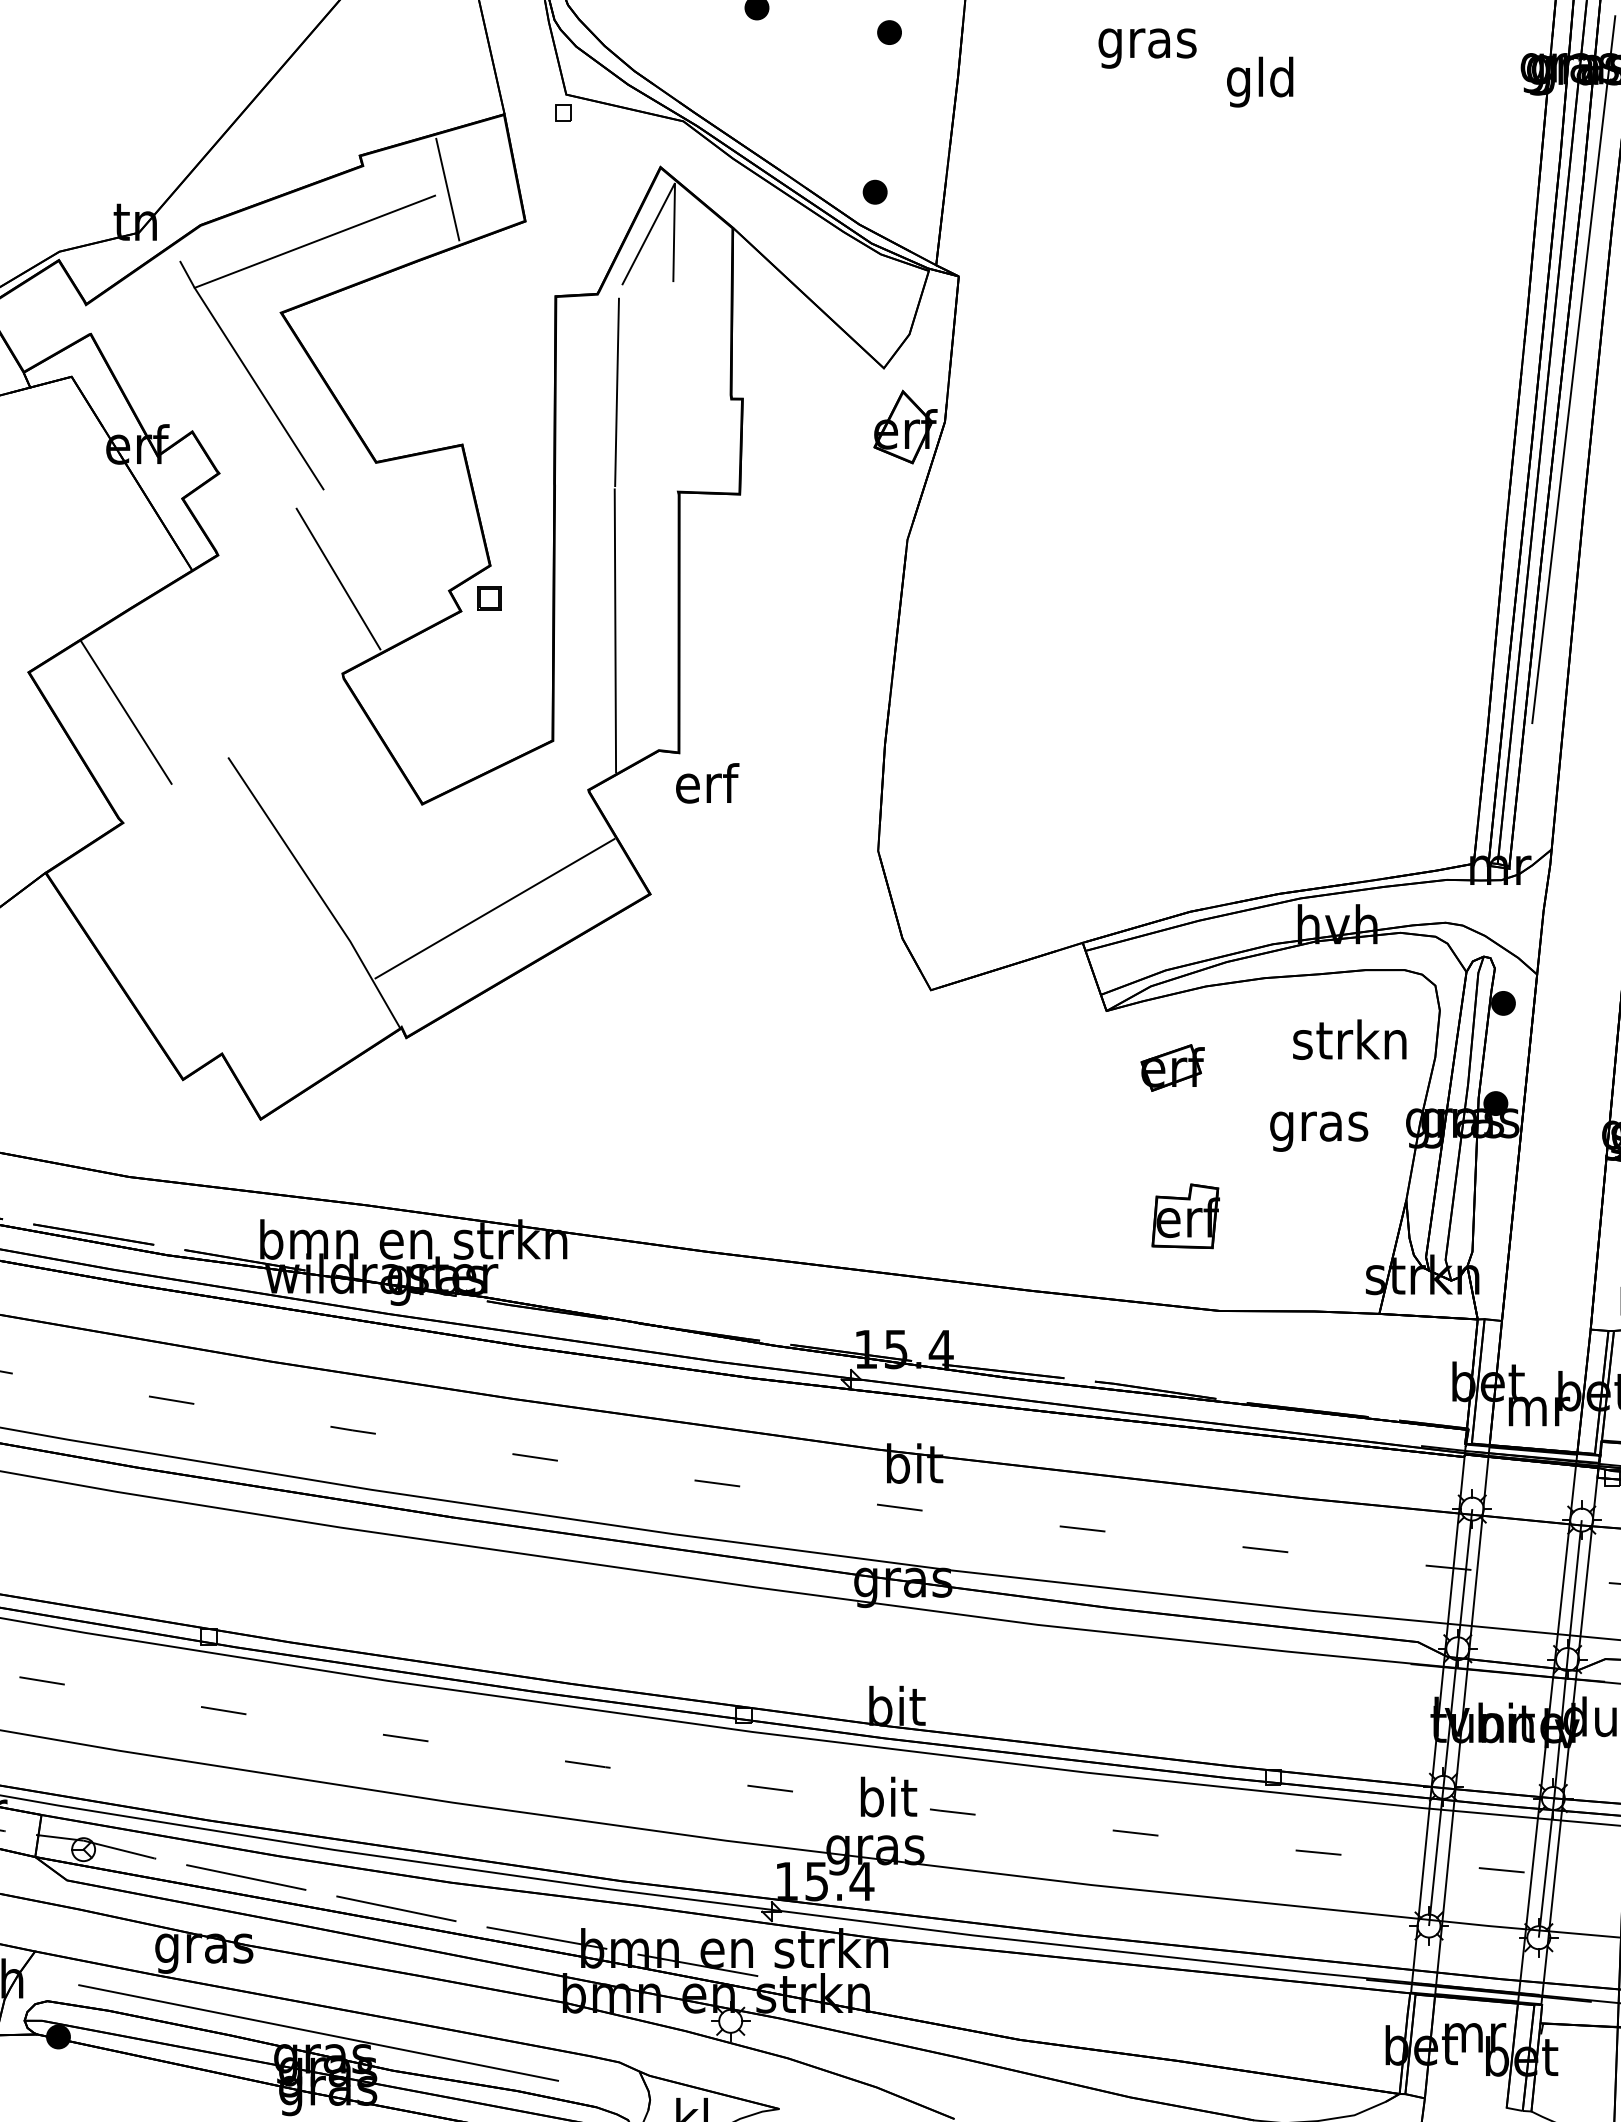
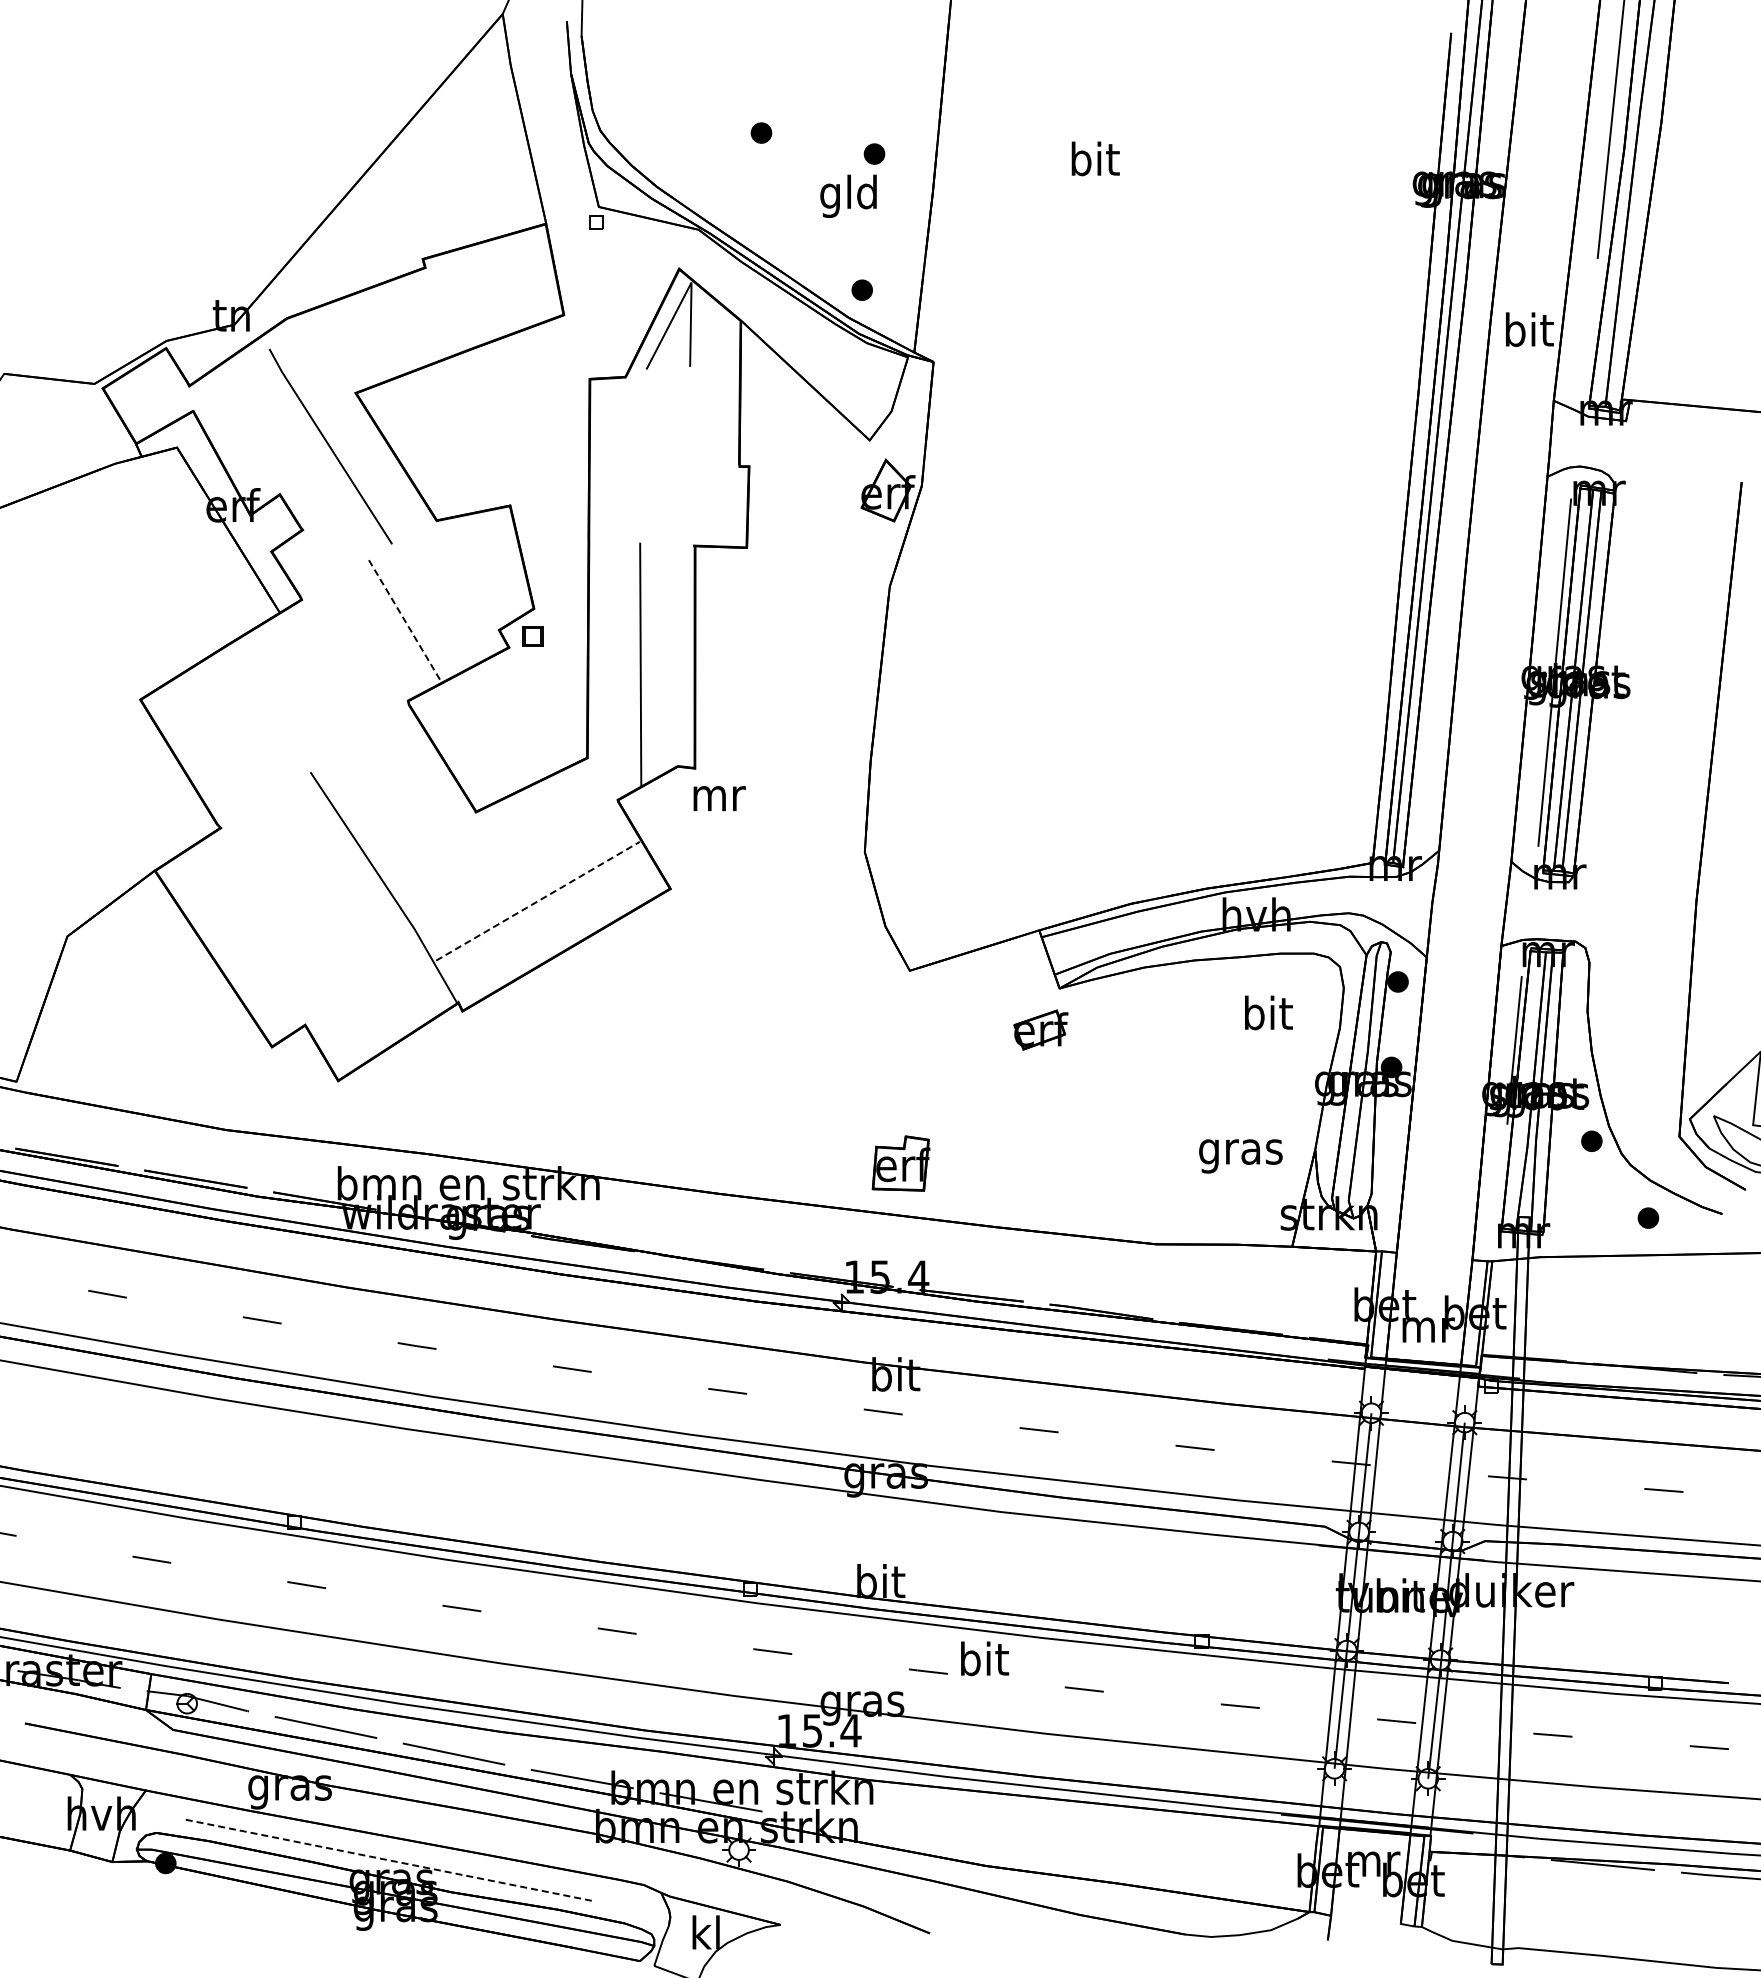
text: (1147, 42) -> (1094, 162), gras -> bit
text: (1260, 81) -> (848, 195), moved
line: (447, 189) -> (497, 287), removed
line: (313, 241) -> (383, 332), removed
line: (1573, 369) -> (1457, 441), removed
line: (616, 391) -> (641, 460), removed
line: (338, 579) -> (404, 620), solid -> dashed
line: (126, 712) -> (223, 733), removed
text: (707, 783) -> (719, 794), erf -> mr
line: (495, 909) -> (538, 901), solid -> dashed
text: (1349, 1039) -> (1266, 1012), strkn -> bit
part: (1172, 1067) -> (1040, 1029), moved
text: (1318, 1131) -> (1240, 1156), moved
part: (1185, 1216) -> (900, 1163), moved
text: (889, 1796) -> (985, 1658), moved
line: (318, 2032) -> (387, 1859), solid -> dashed

